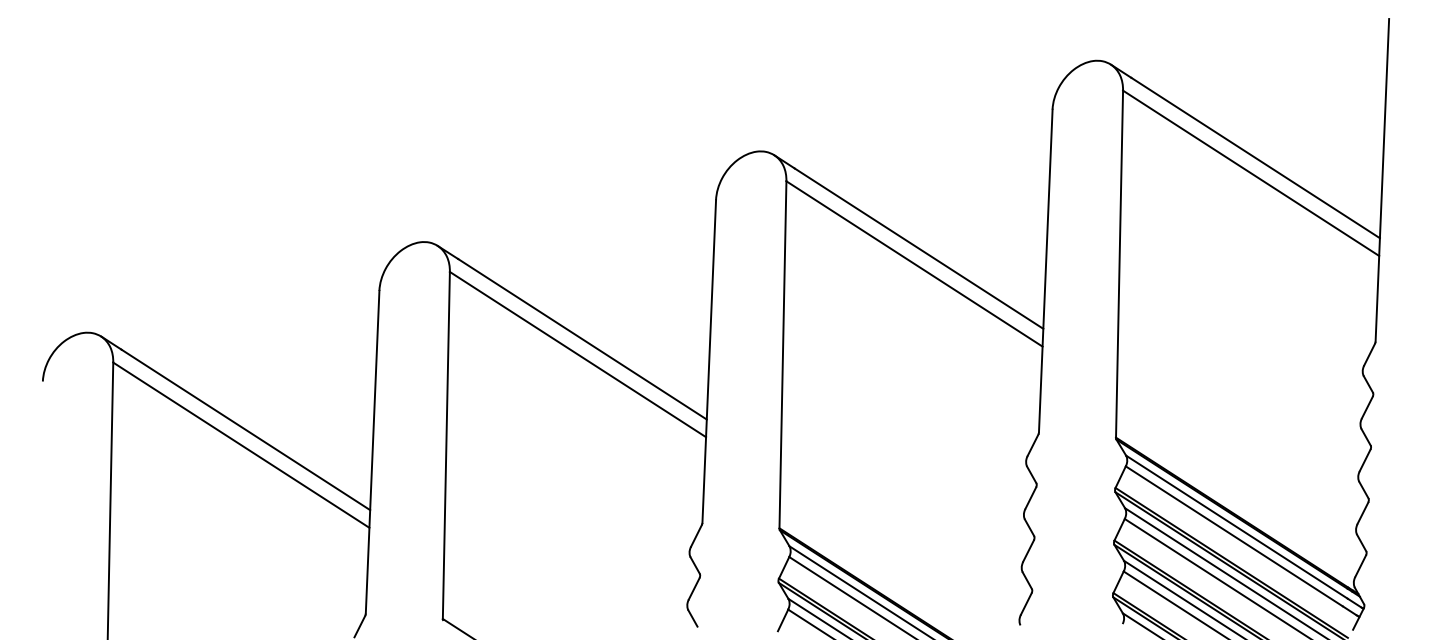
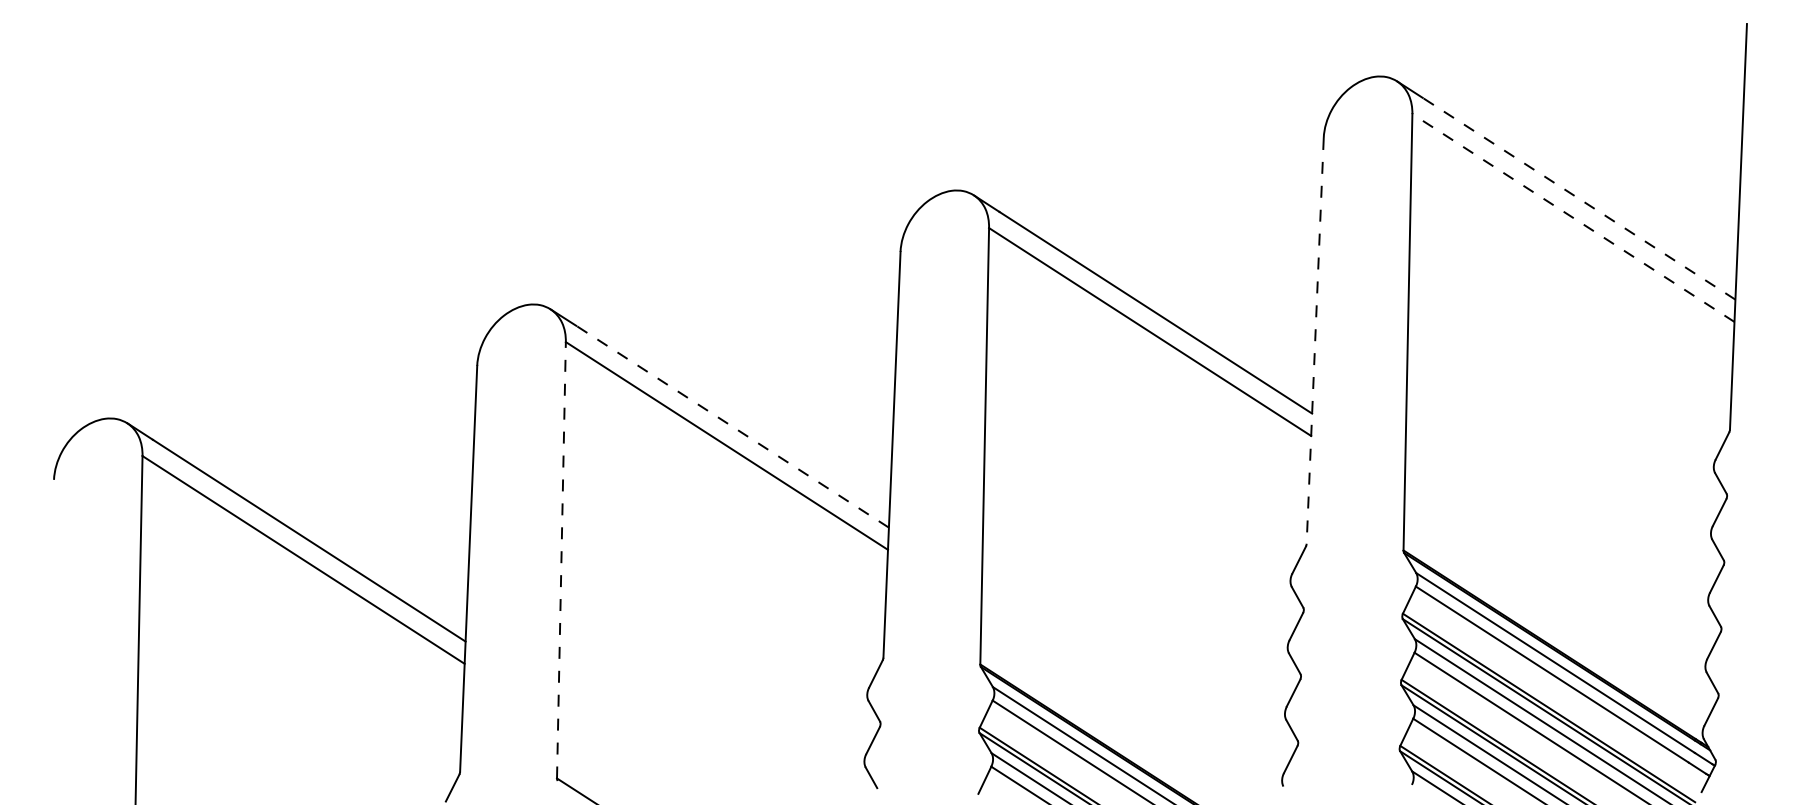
line: (1255, 157) -> (1579, 198), solid -> dashed
line: (1251, 173) -> (1573, 218), solid -> dashed
line: (1046, 271) -> (1315, 341), solid -> dashed
line: (582, 339) -> (732, 426), solid -> dashed
line: (446, 444) -> (561, 559), solid -> dashed

